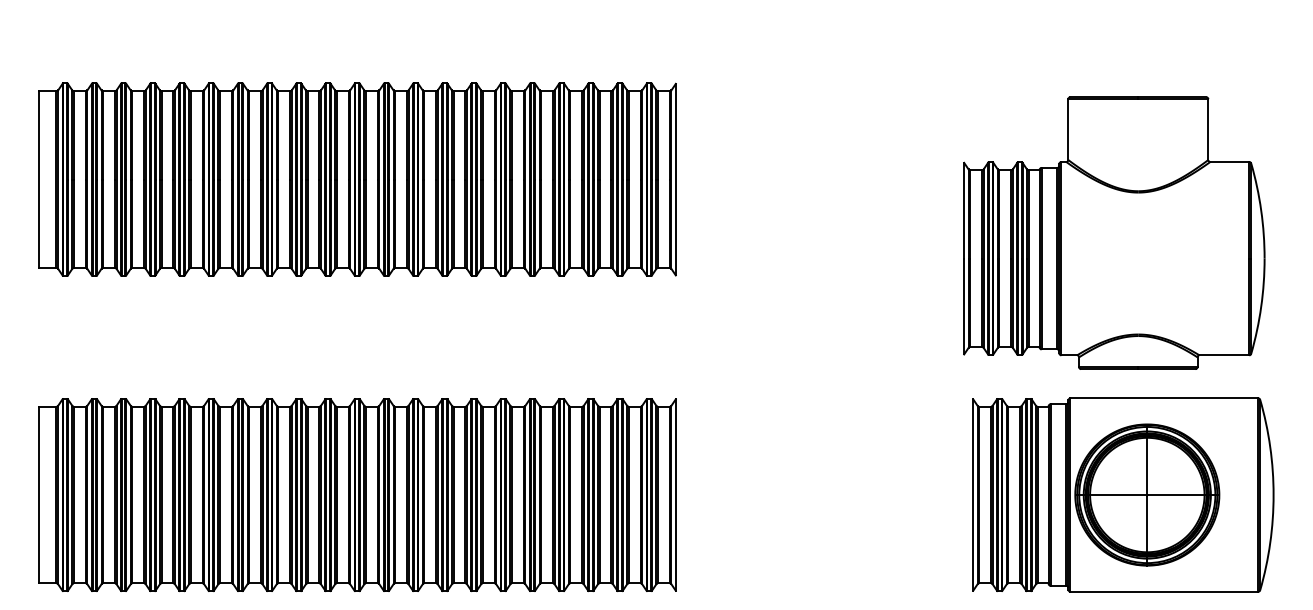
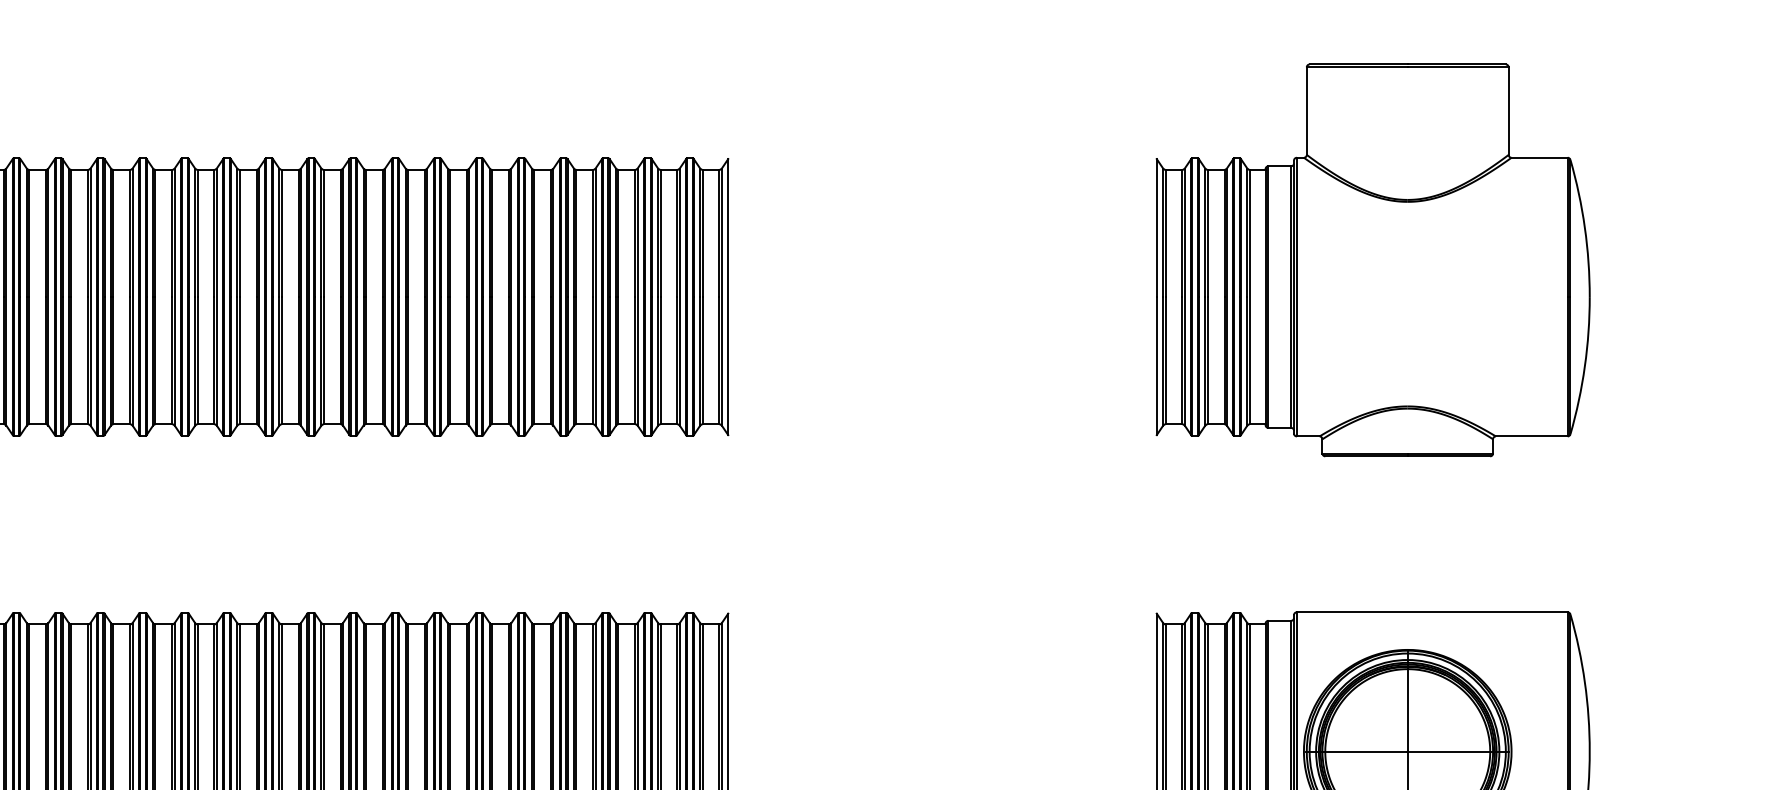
part: (1114, 232) -> (1373, 259), moved

